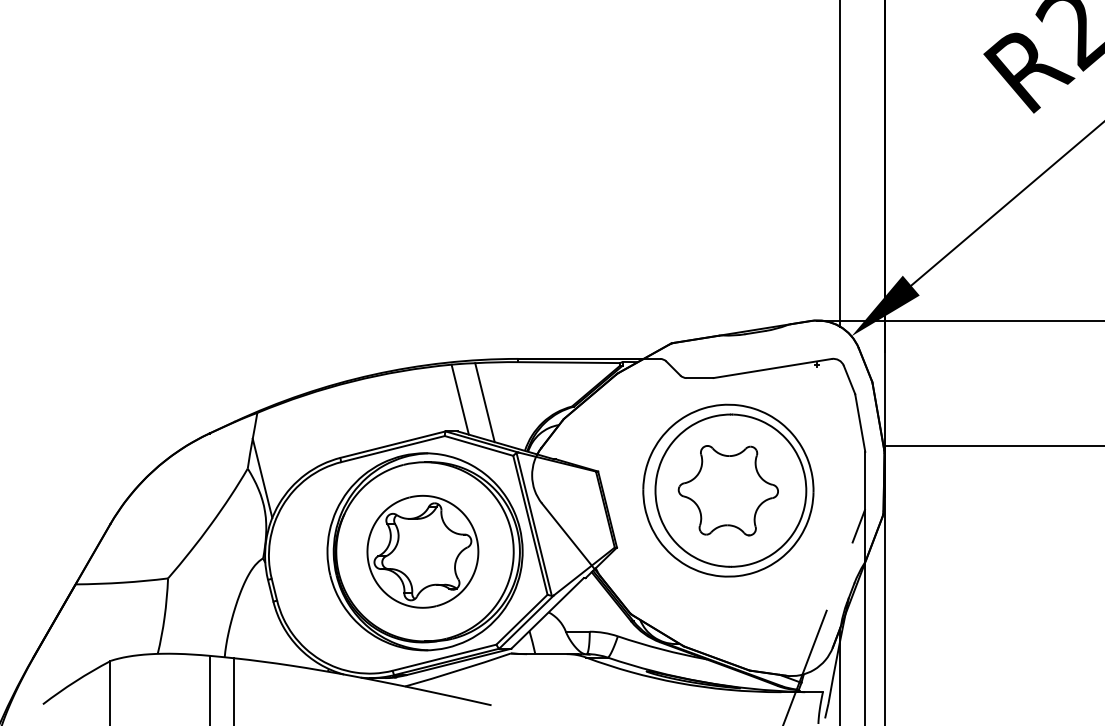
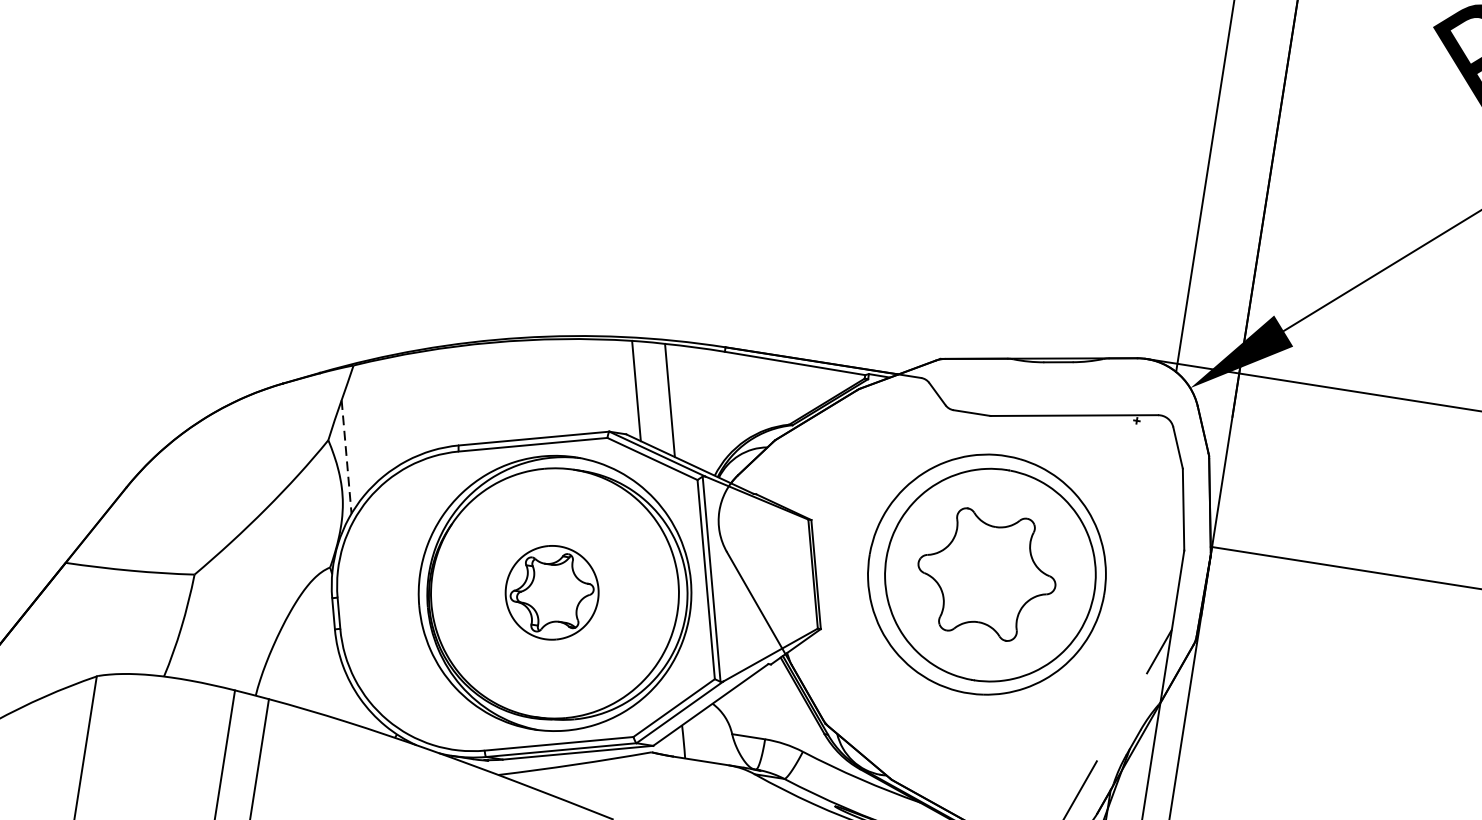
line: (262, 478) -> (346, 457), solid -> dashed
part: (422, 551) -> (551, 592), size x0.6

